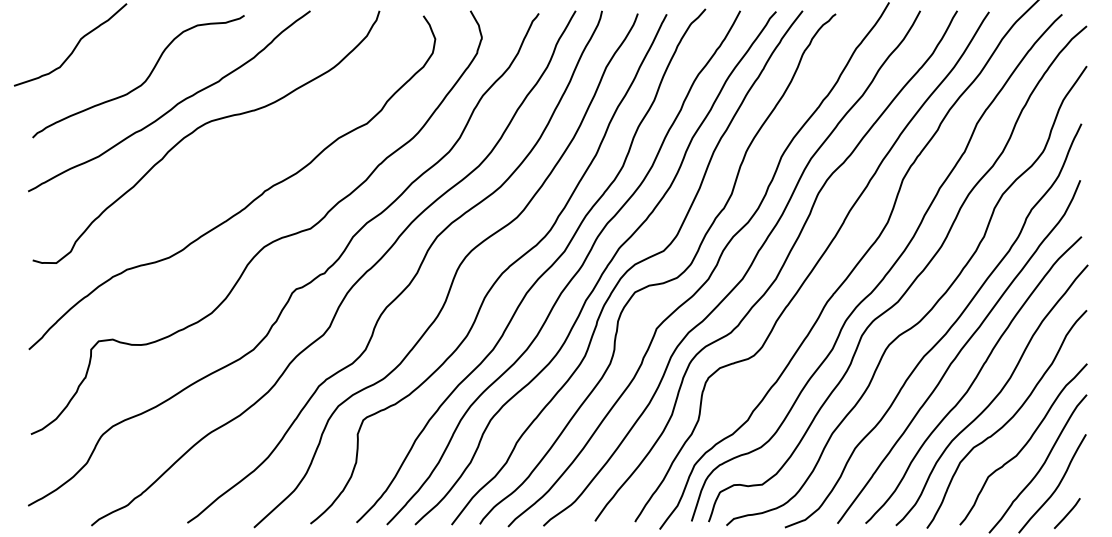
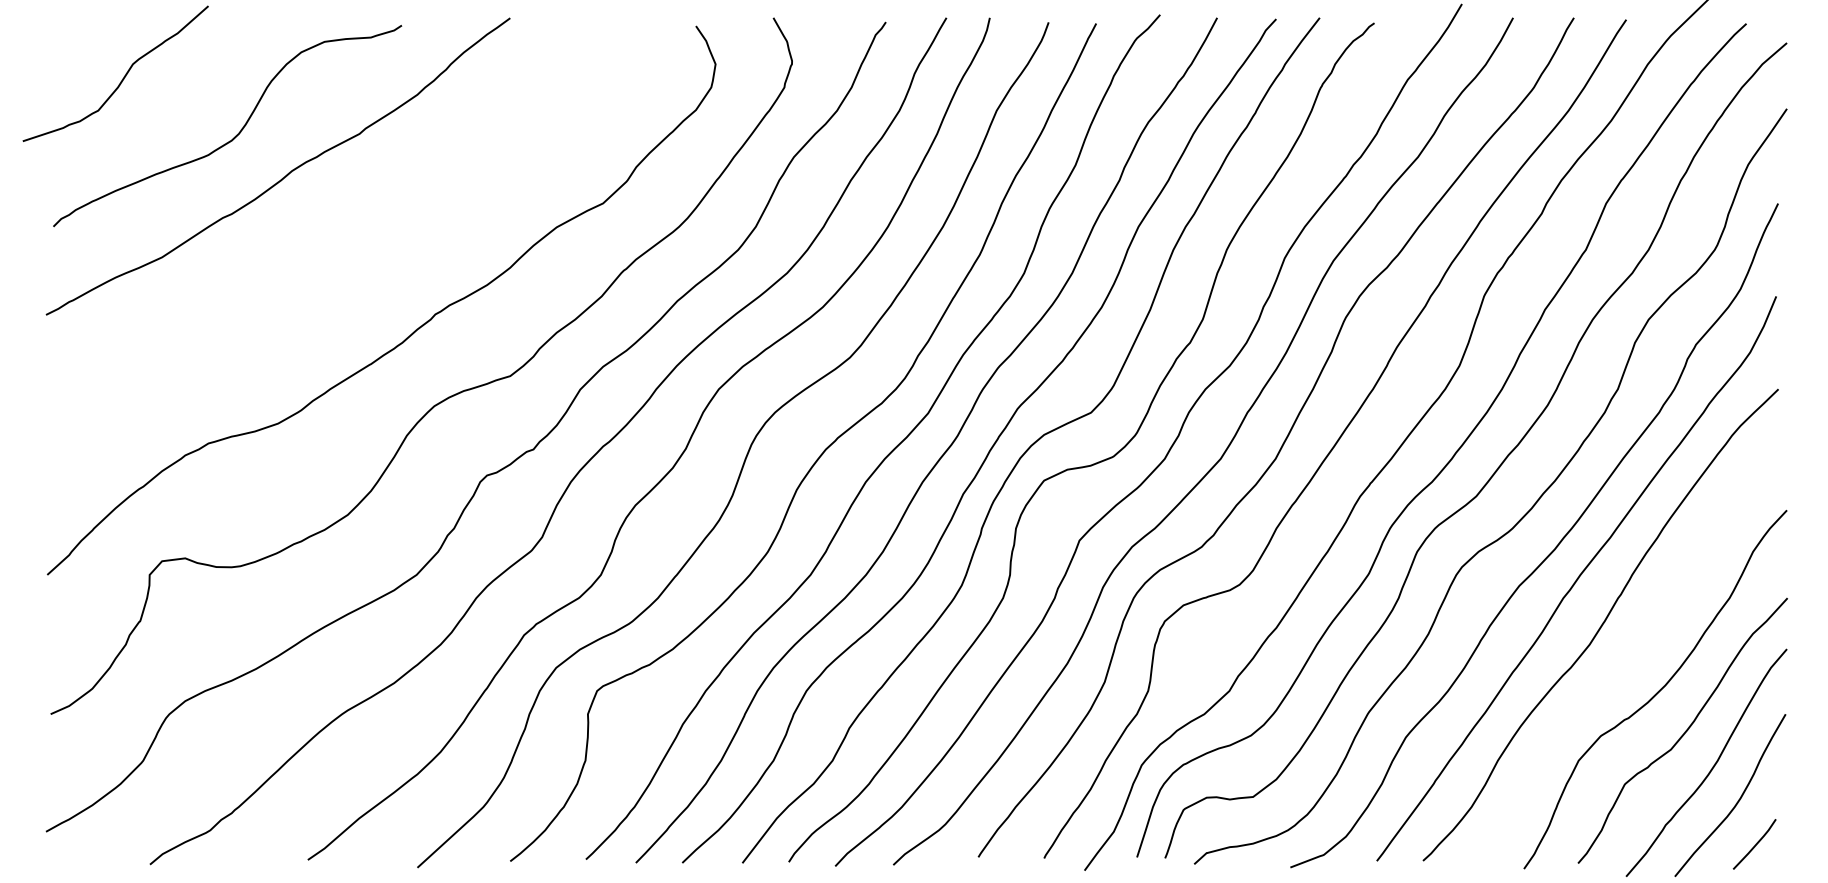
curve: (201, 127) -> (331, 209), removed
curve: (994, 397) -> (1635, 653), removed

